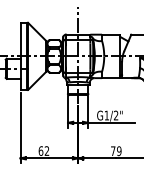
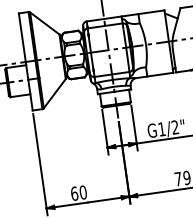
text: (46, 150) -> (82, 191), 62 -> 60

